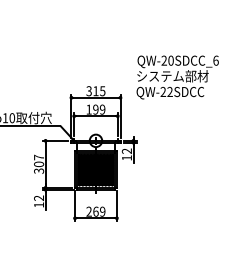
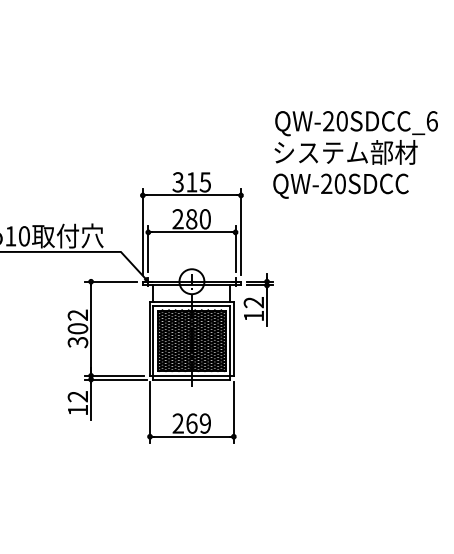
text: (169, 92) -> (339, 184), QW-22SDCC -> QW-20SDCC
text: (95, 109) -> (190, 218), 199 -> 280
text: (38, 157) -> (76, 315), 307 -> 302

